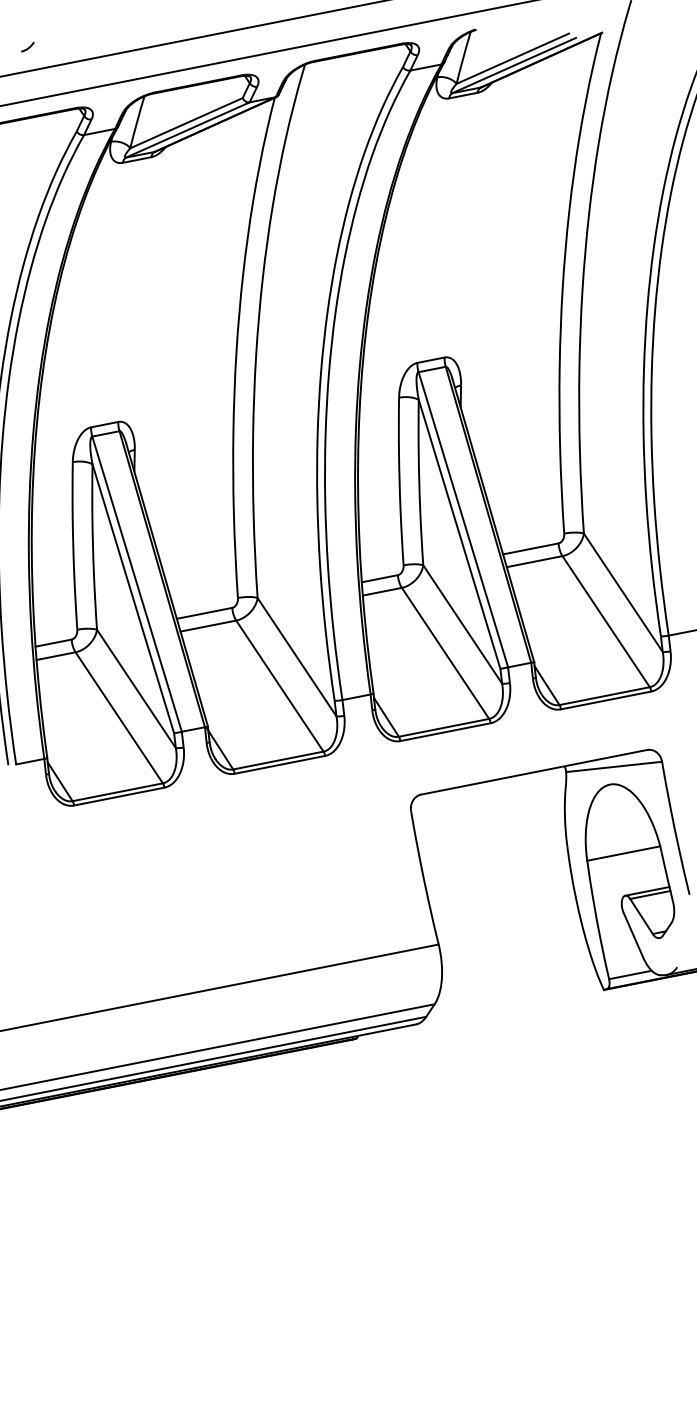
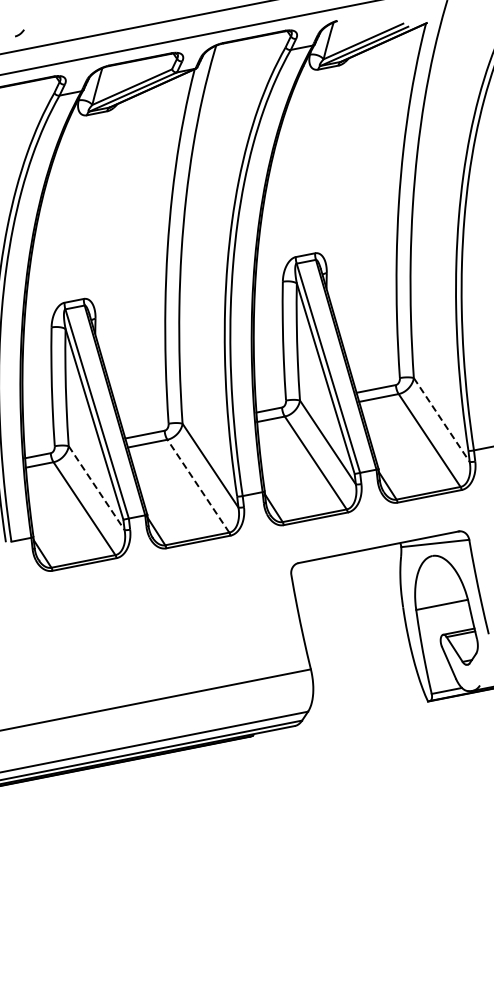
line: (624, 593) -> (442, 420), solid -> dashed
line: (280, 686) -> (198, 486), solid -> dashed
line: (136, 689) -> (96, 488), solid -> dashed

